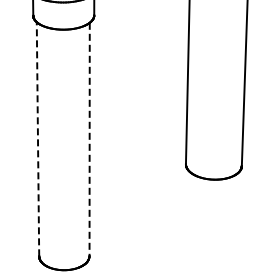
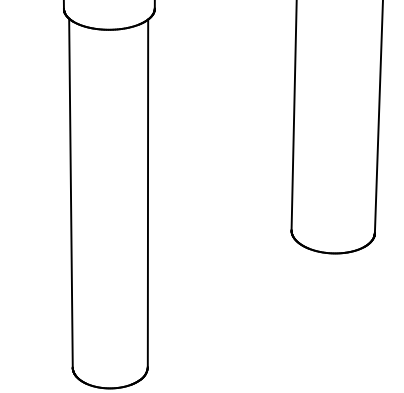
line: (37, 138) -> (70, 192), dashed -> solid
line: (89, 139) -> (147, 193), dashed -> solid

